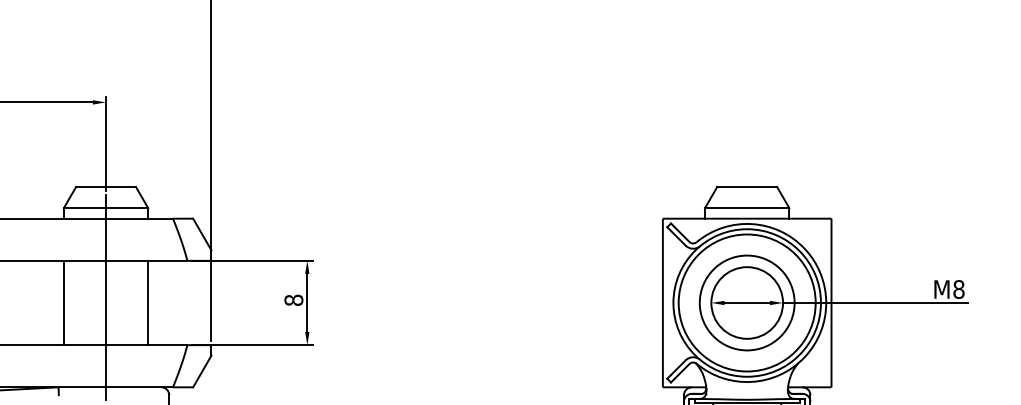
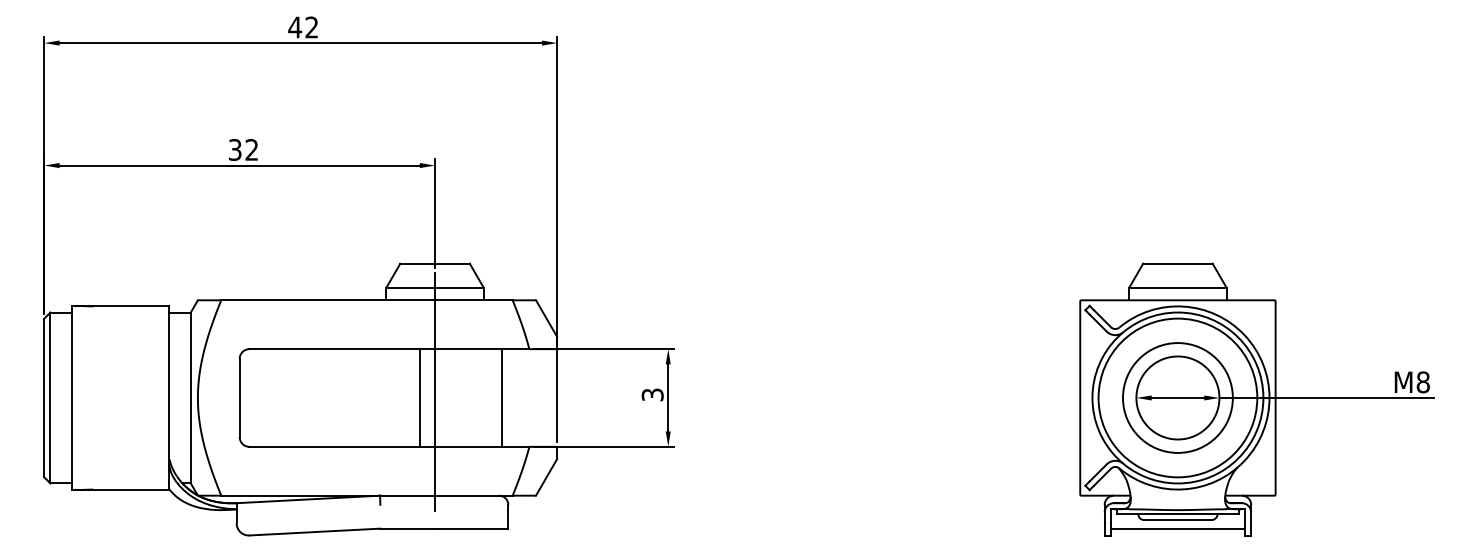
text: (293, 299) -> (652, 394), 8 -> 3
line: (64, 302) -> (420, 397), moved
line: (147, 302) -> (501, 397), moved

